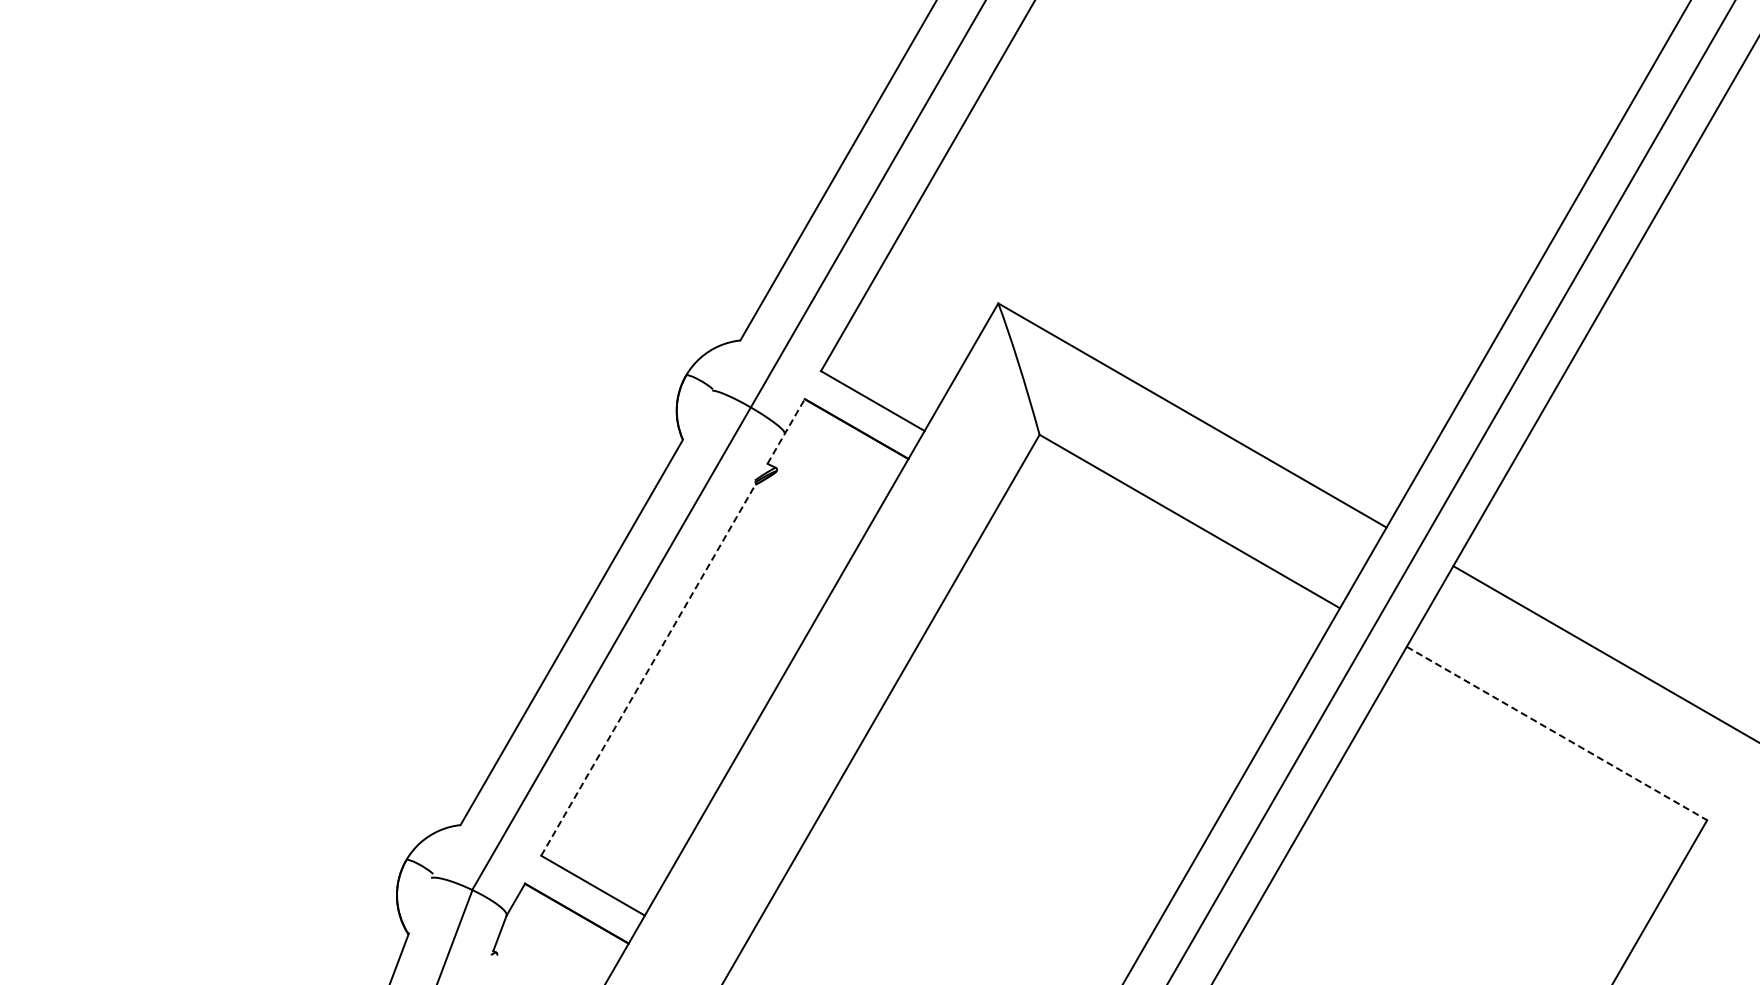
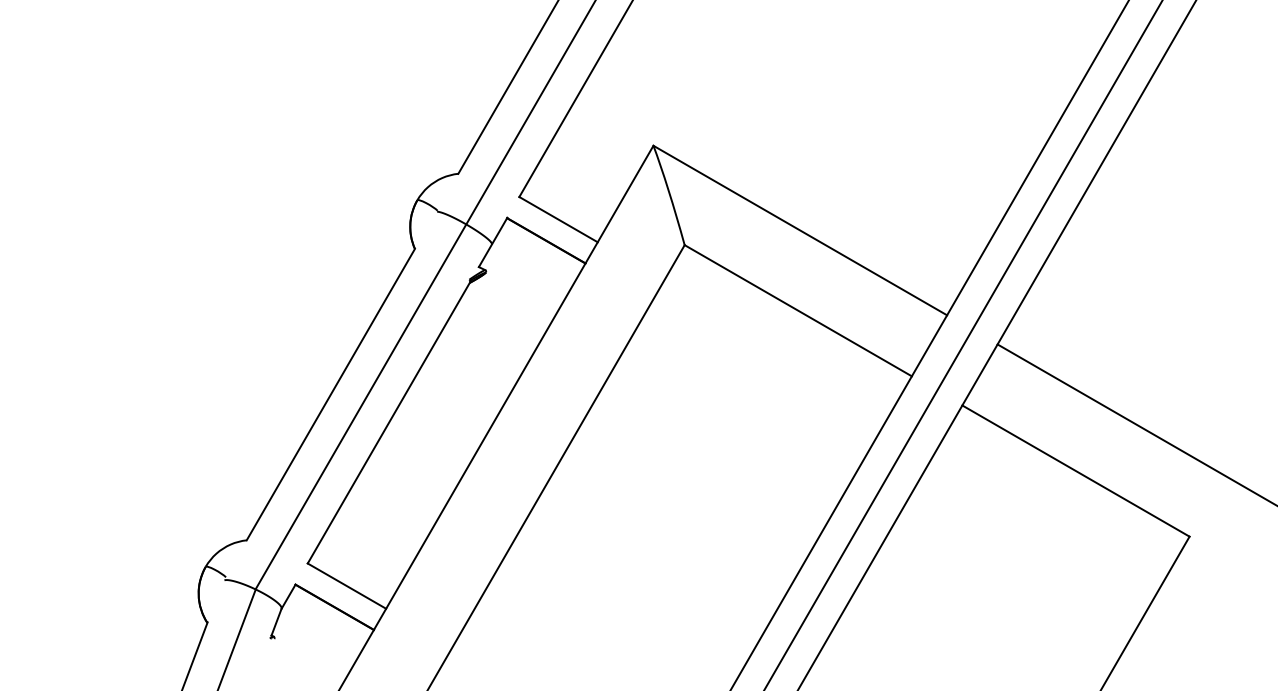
line: (786, 431) -> (493, 242), dashed -> solid
line: (649, 668) -> (389, 421), dashed -> solid
line: (1557, 733) -> (1076, 471), dashed -> solid

